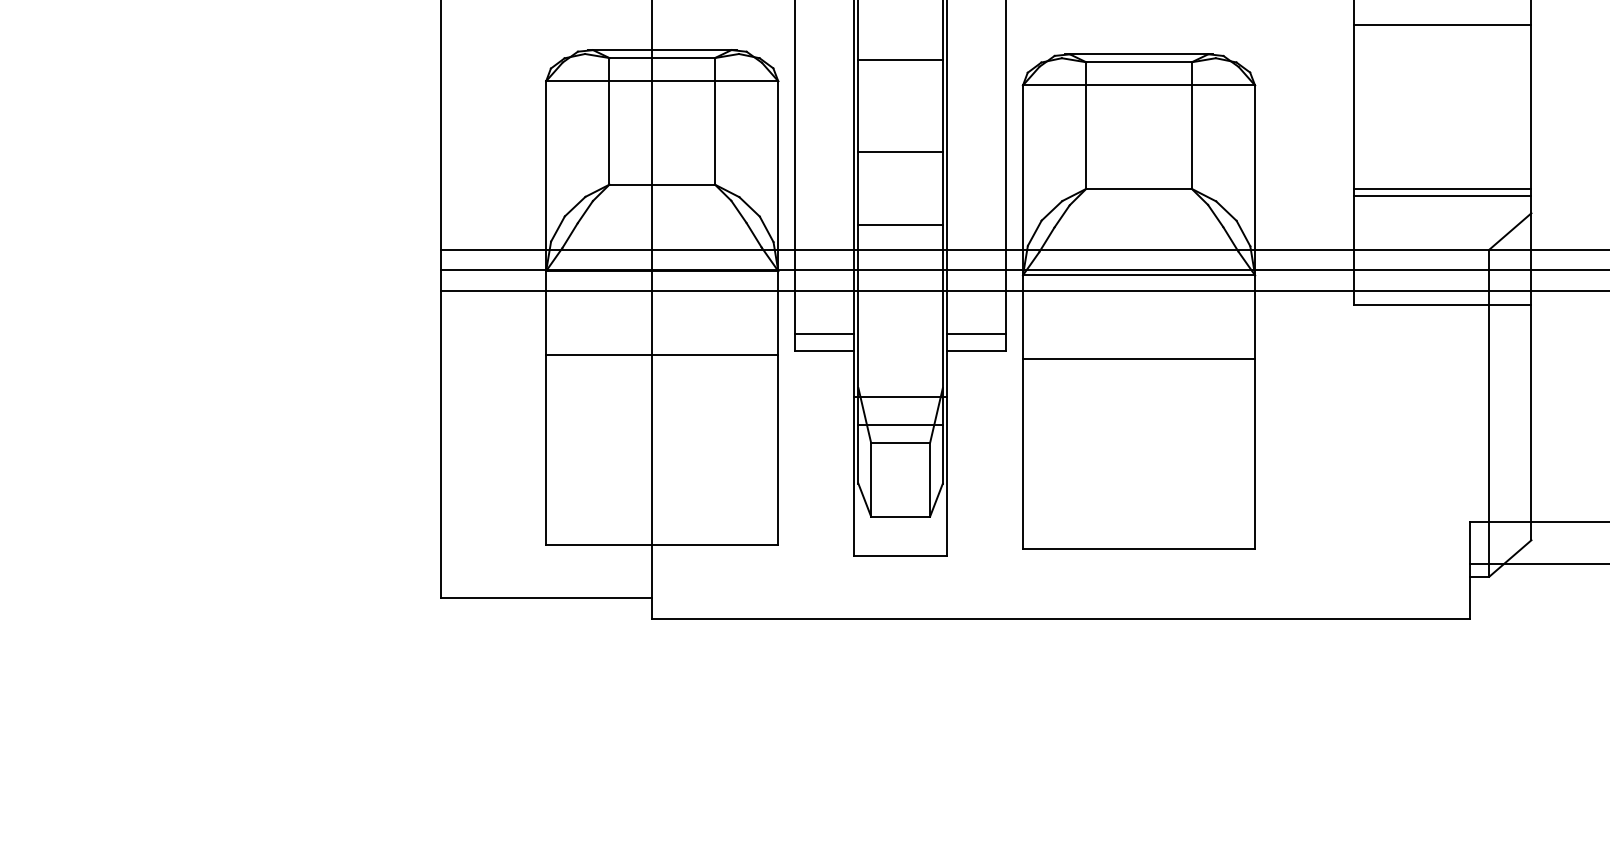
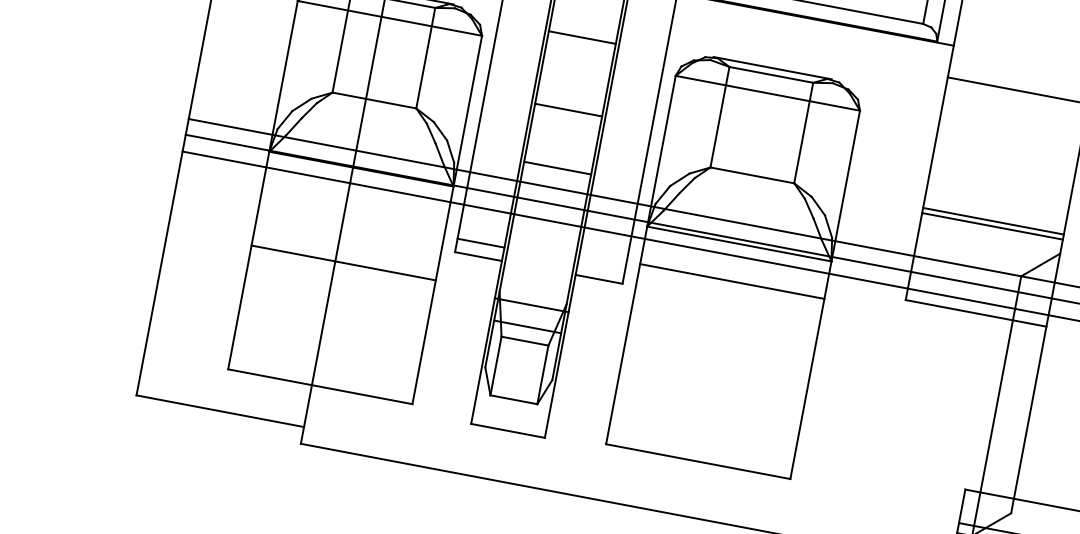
line: (976, 333) -> (601, 265), removed
line: (662, 355) -> (343, 263), moved
line: (1139, 359) -> (732, 281), moved

